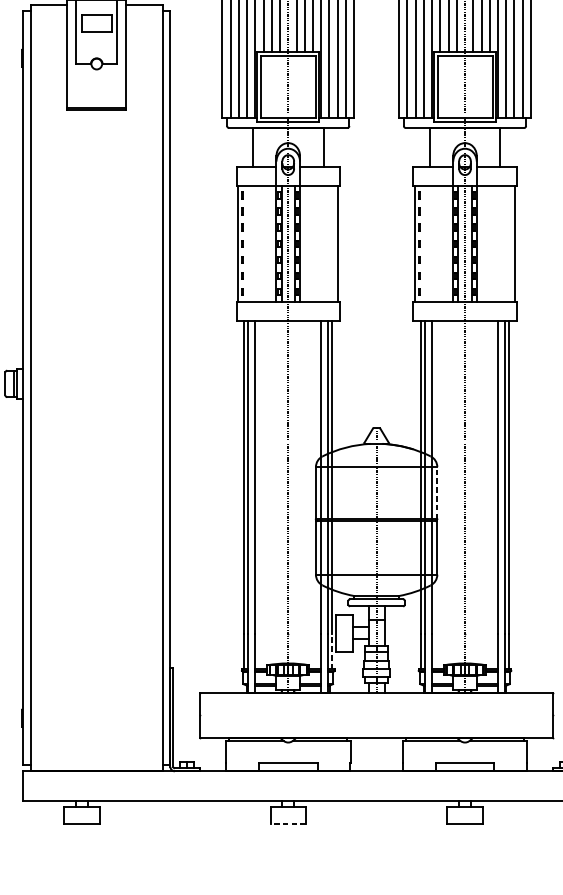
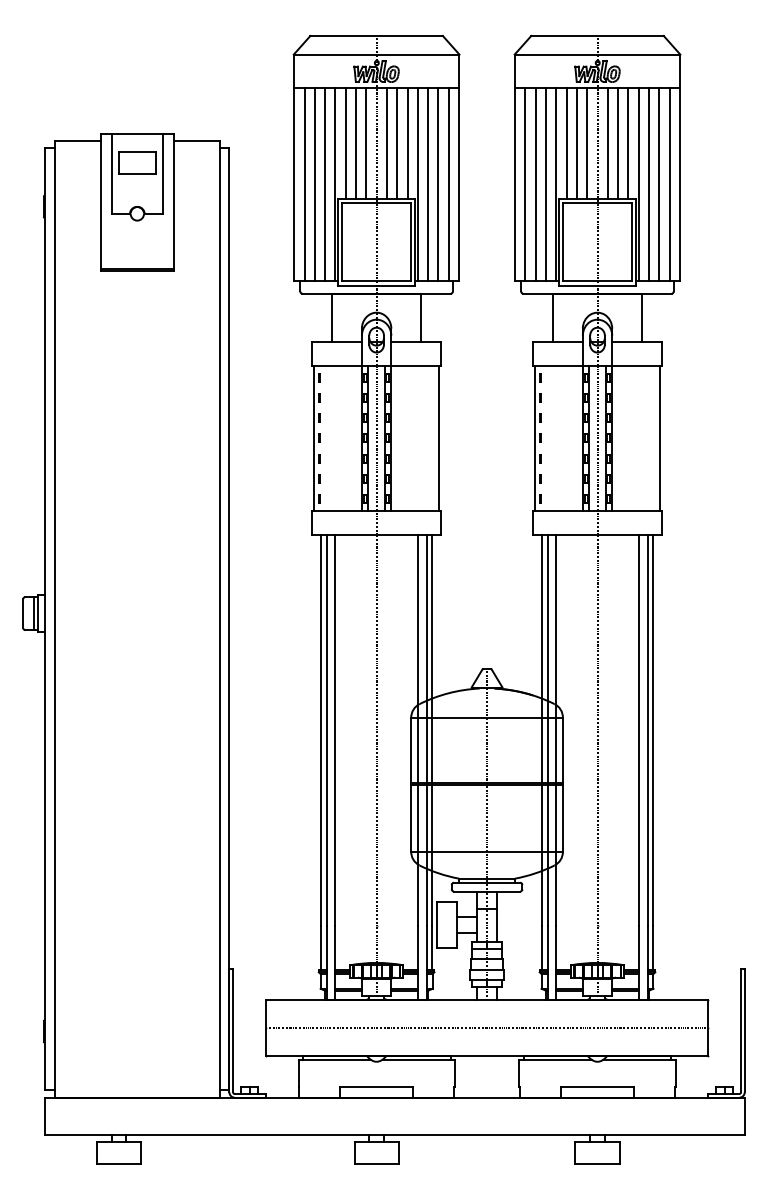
line: (436, 493) -> (562, 750), dashed -> solid
line: (332, 651) -> (431, 947), dashed -> solid
line: (376, 715) -> (486, 1027), added
line: (288, 824) -> (376, 1164), dashed -> solid

